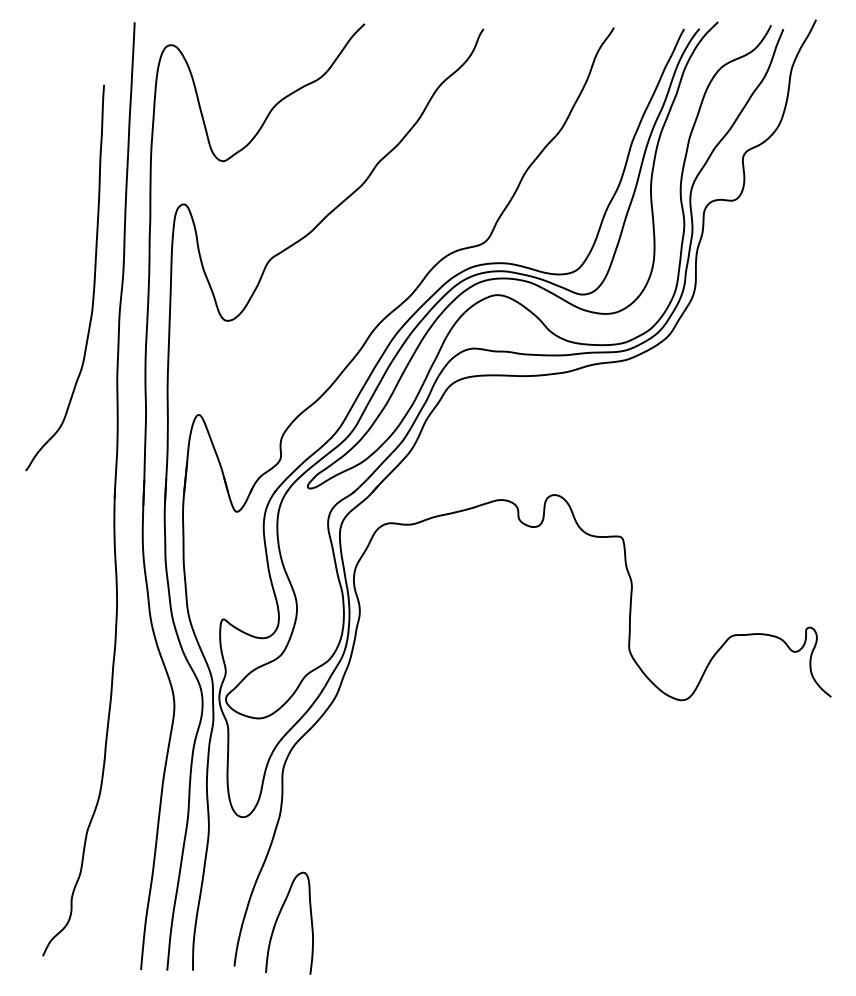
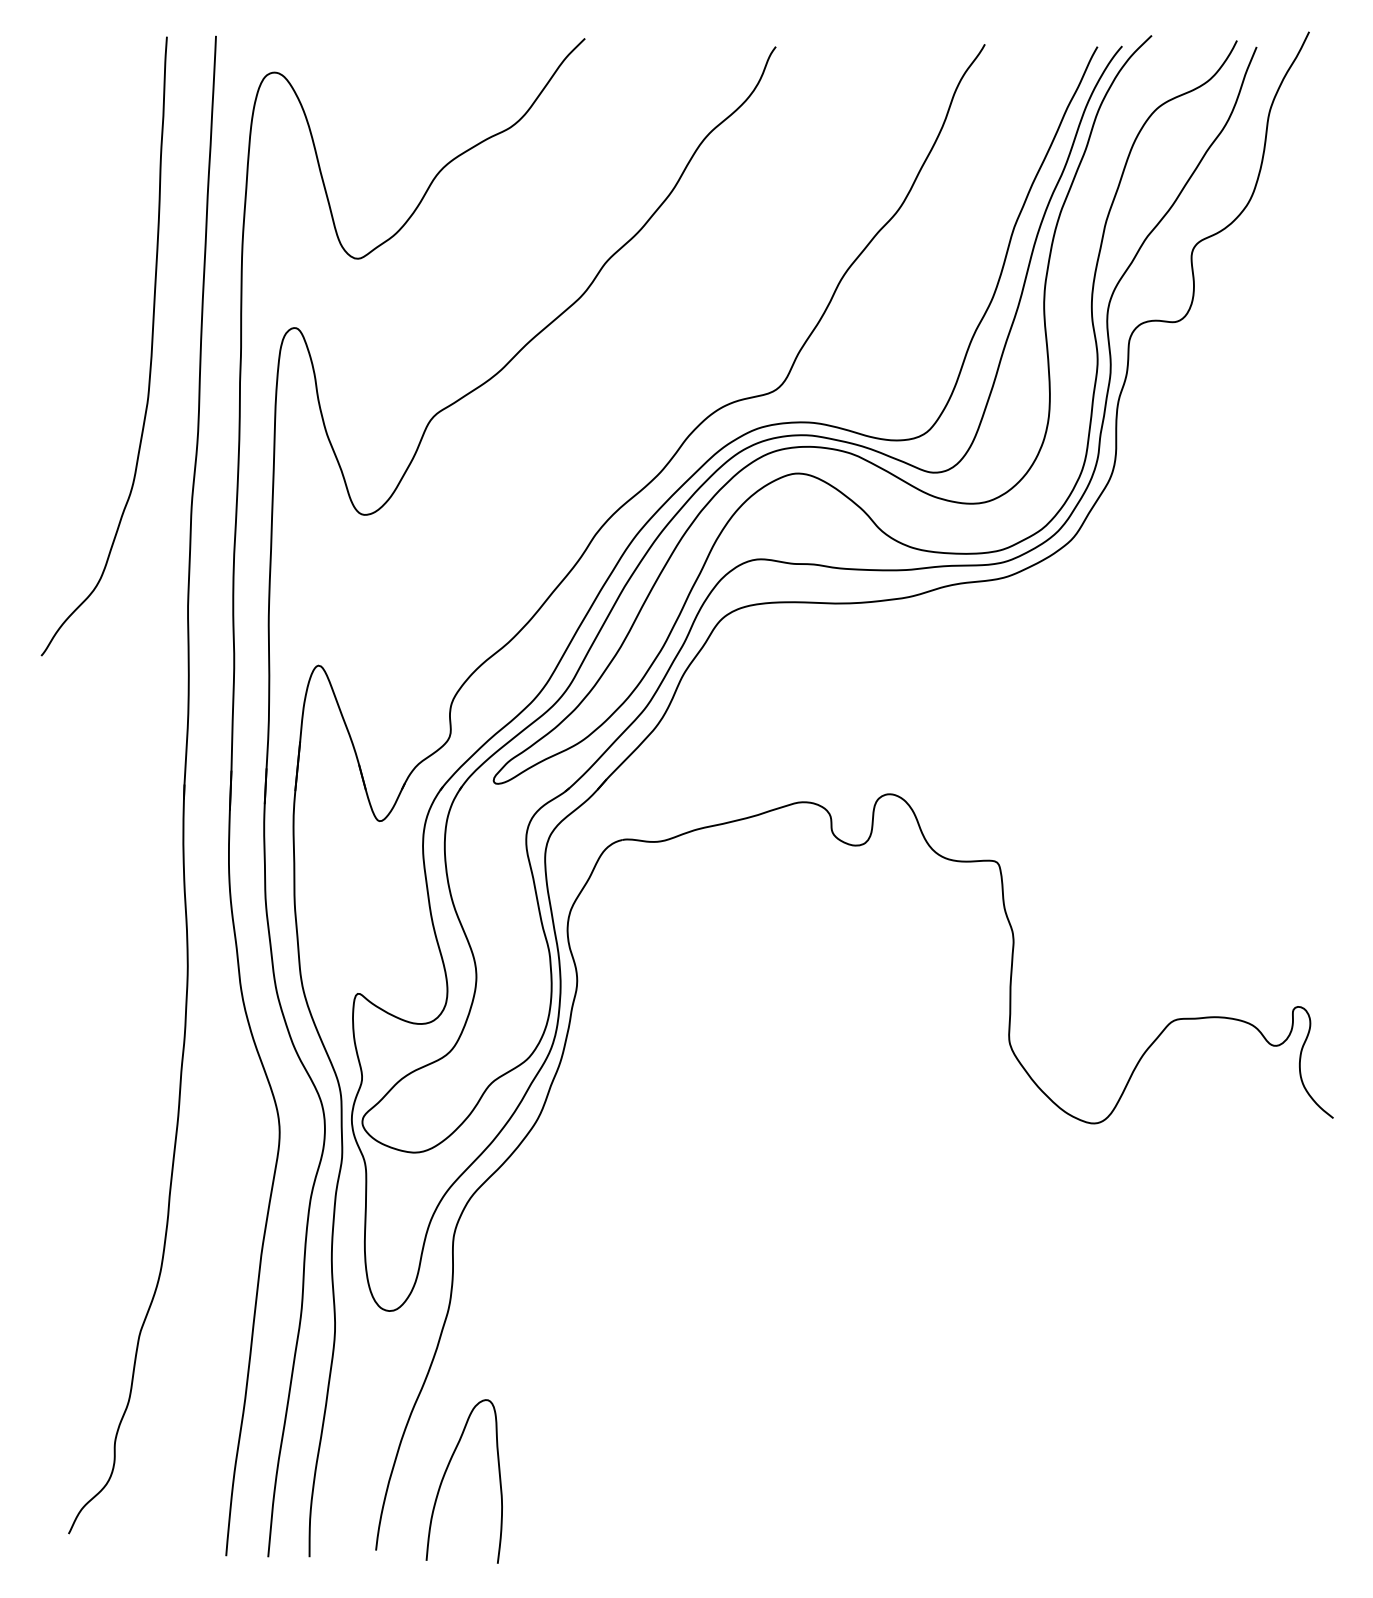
curve: (93, 278) -> (149, 347), moved

